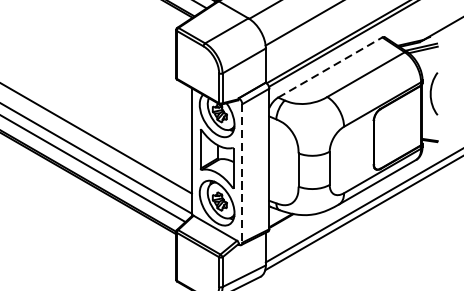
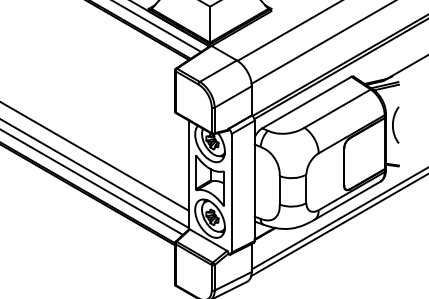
line: (329, 67) -> (306, 102), dashed -> solid
line: (242, 173) -> (231, 193), dashed -> solid

